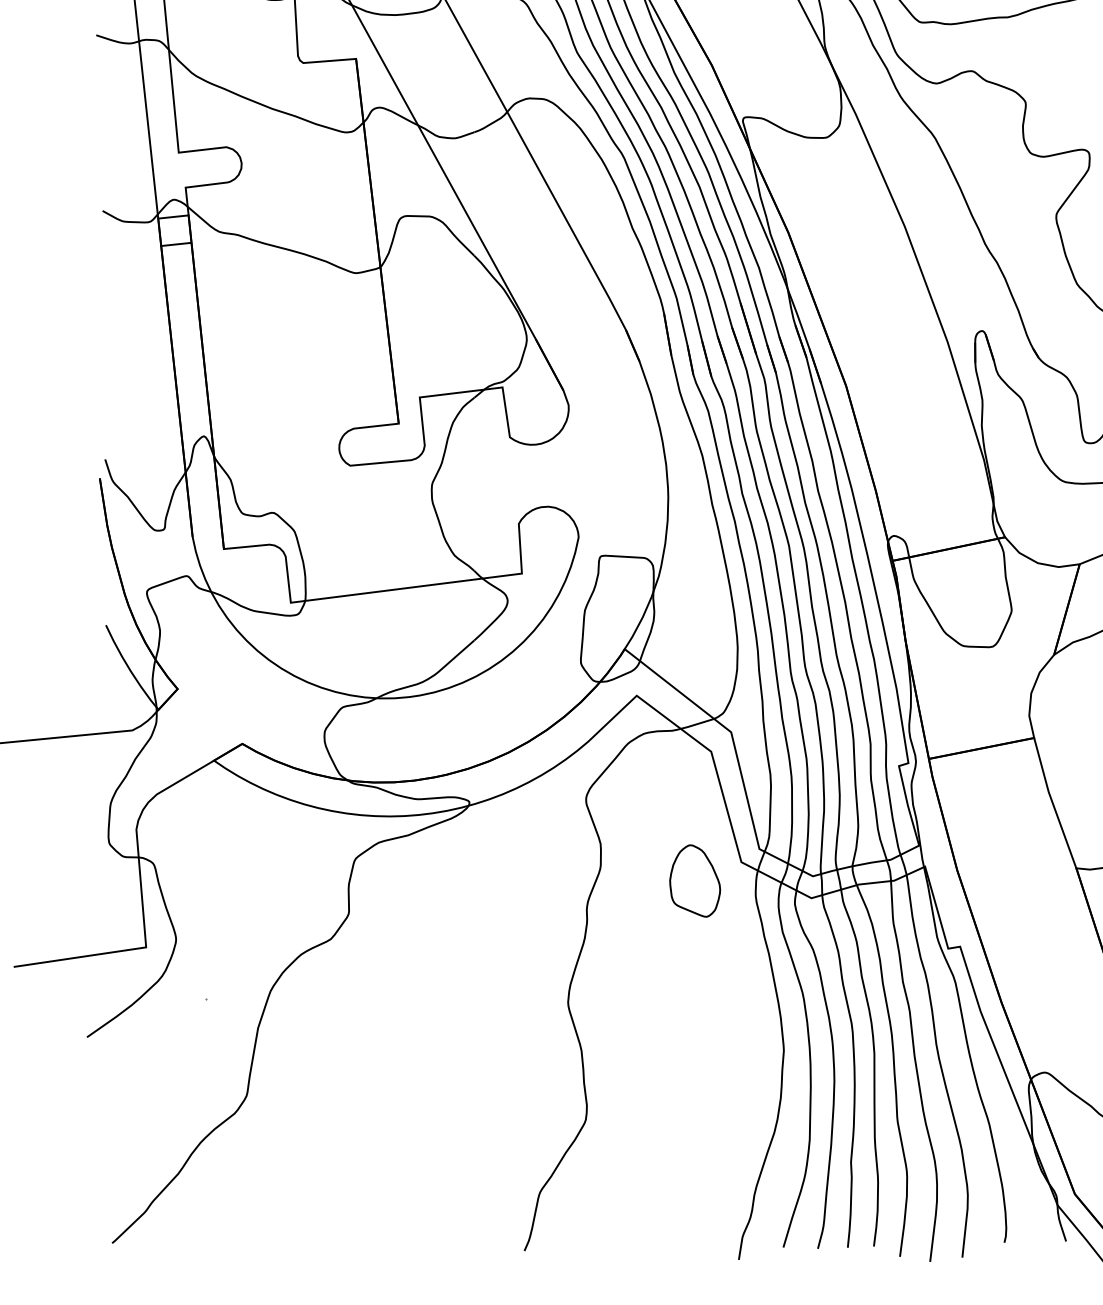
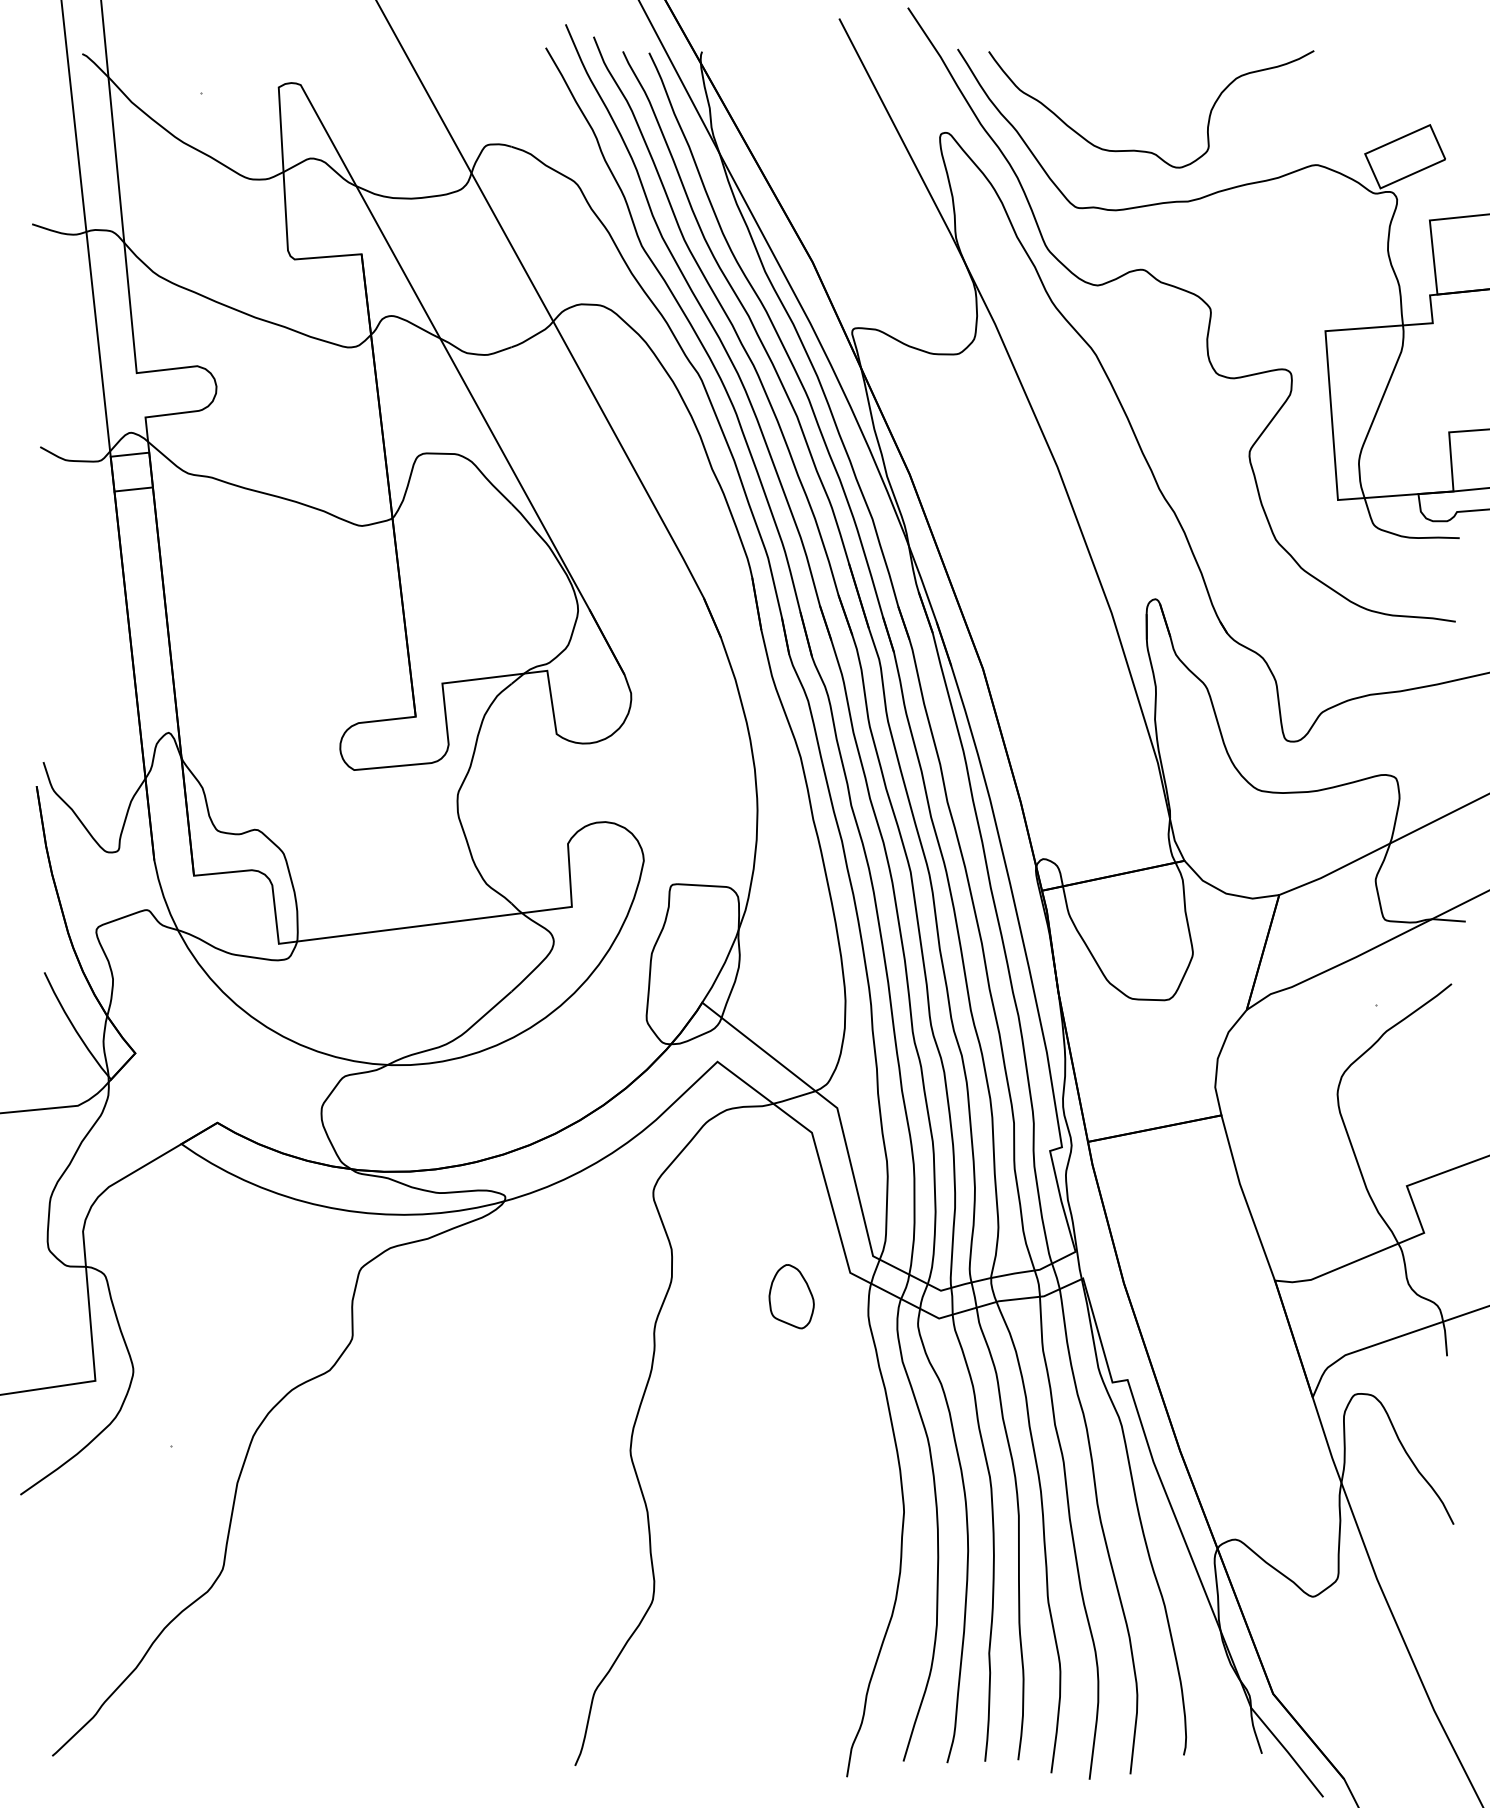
part: (695, 880) -> (791, 1296), size x0.7

